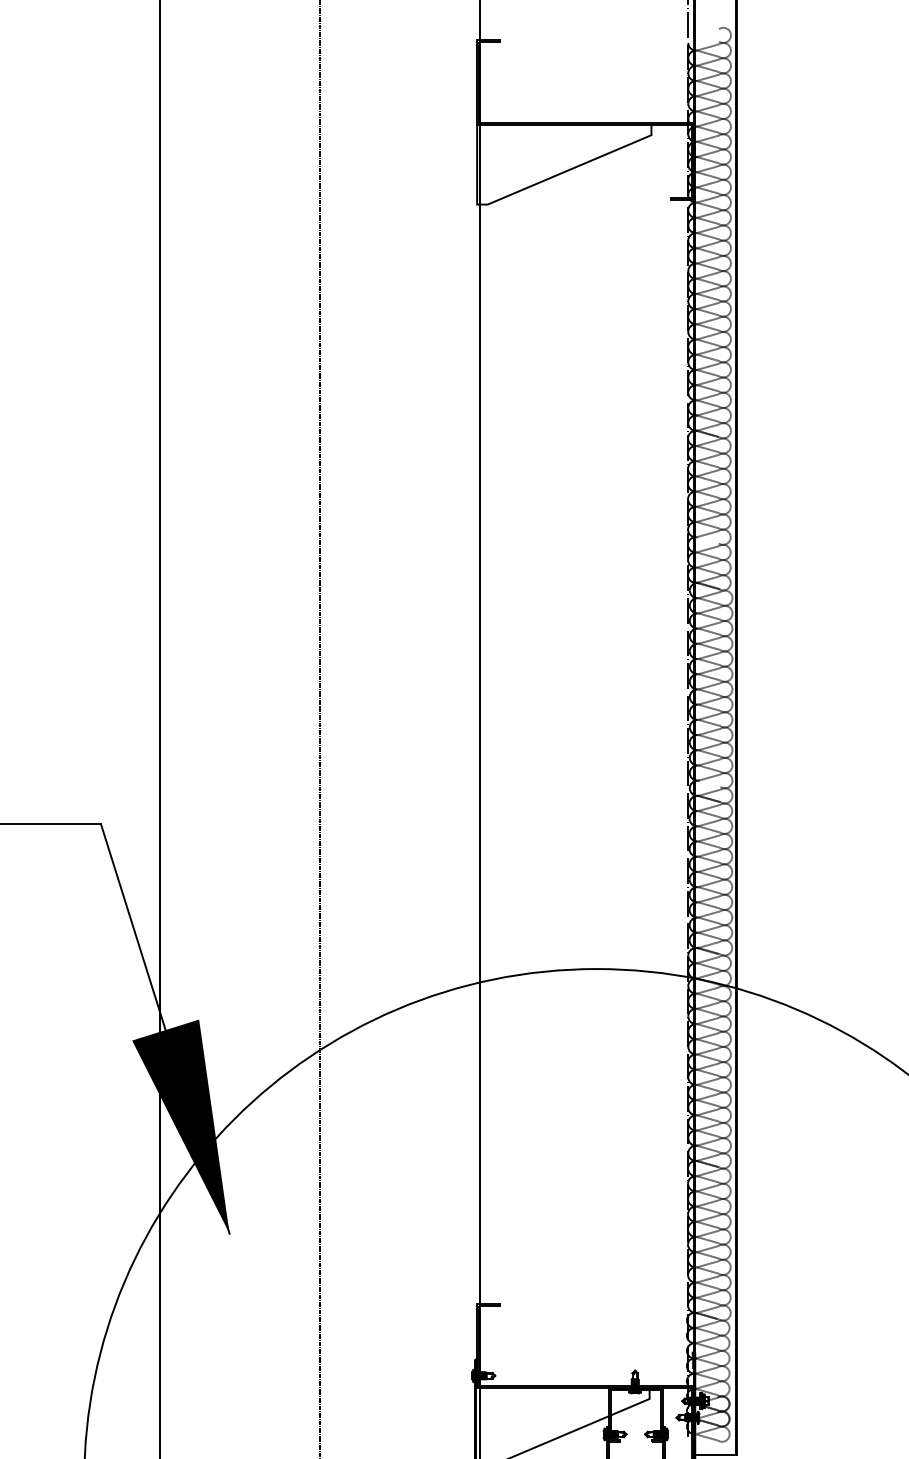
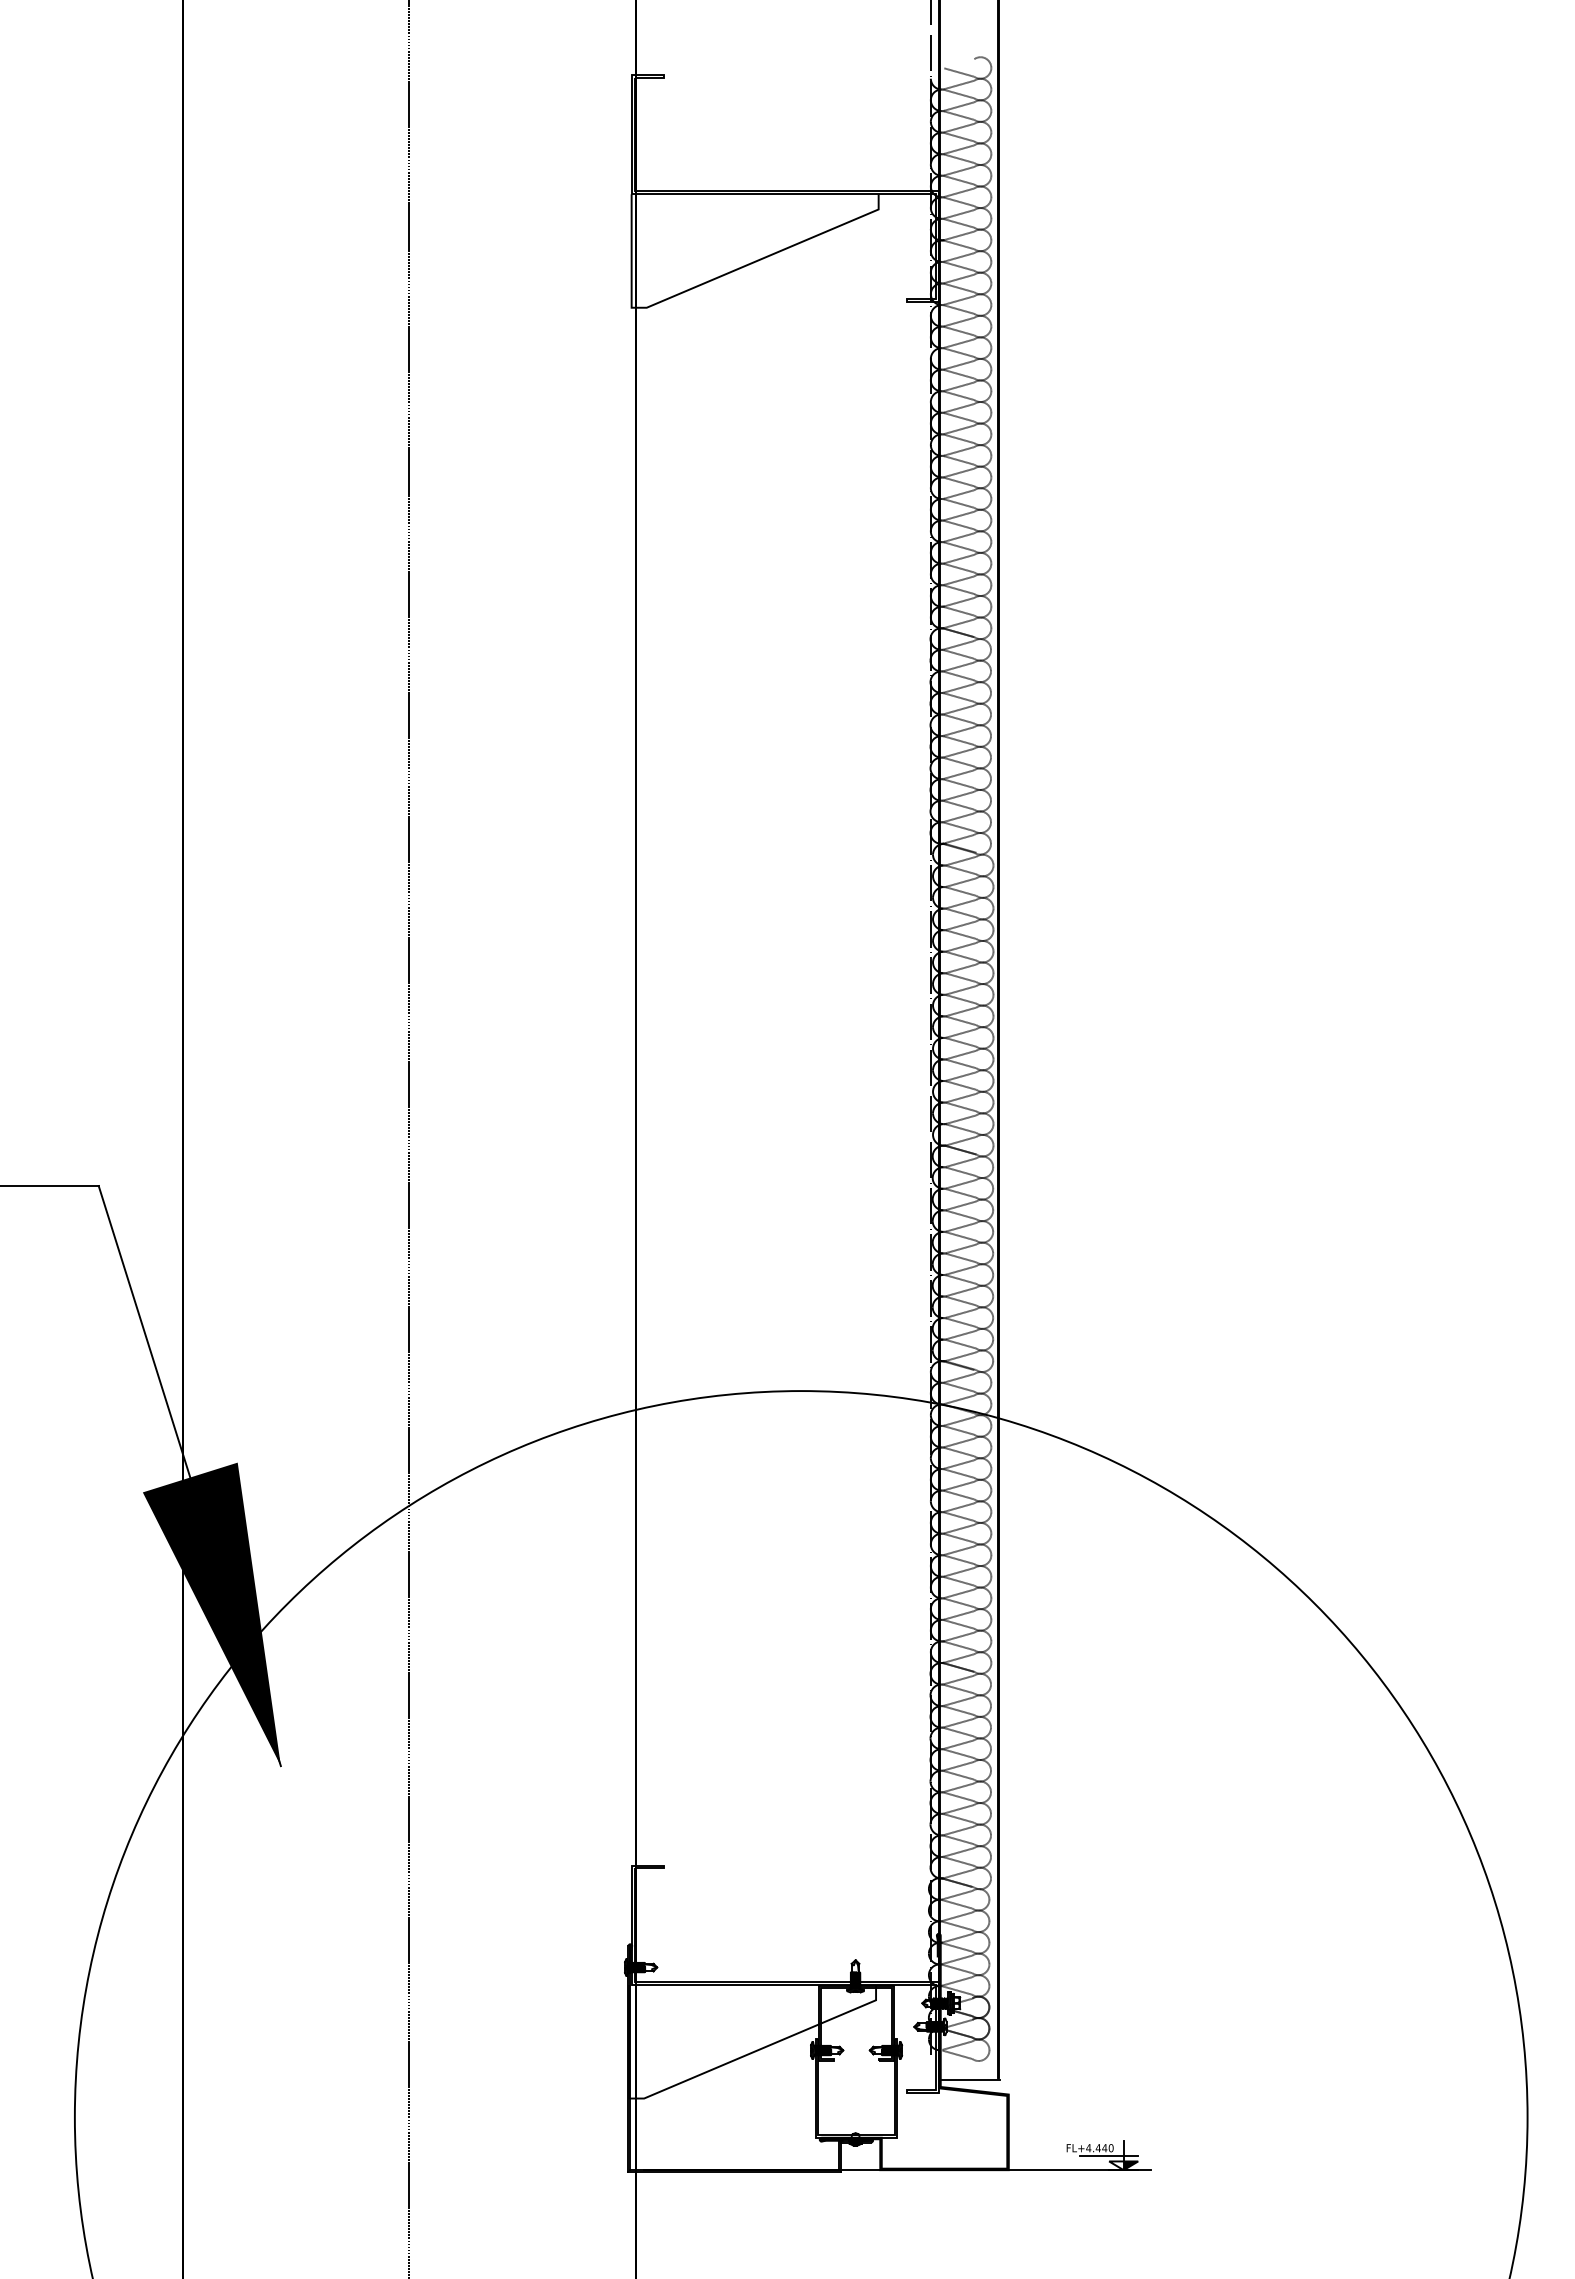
line: (708, 38) -> (959, 72), added
line: (708, 540) -> (959, 783), added
line: (709, 783) -> (961, 1128), added

